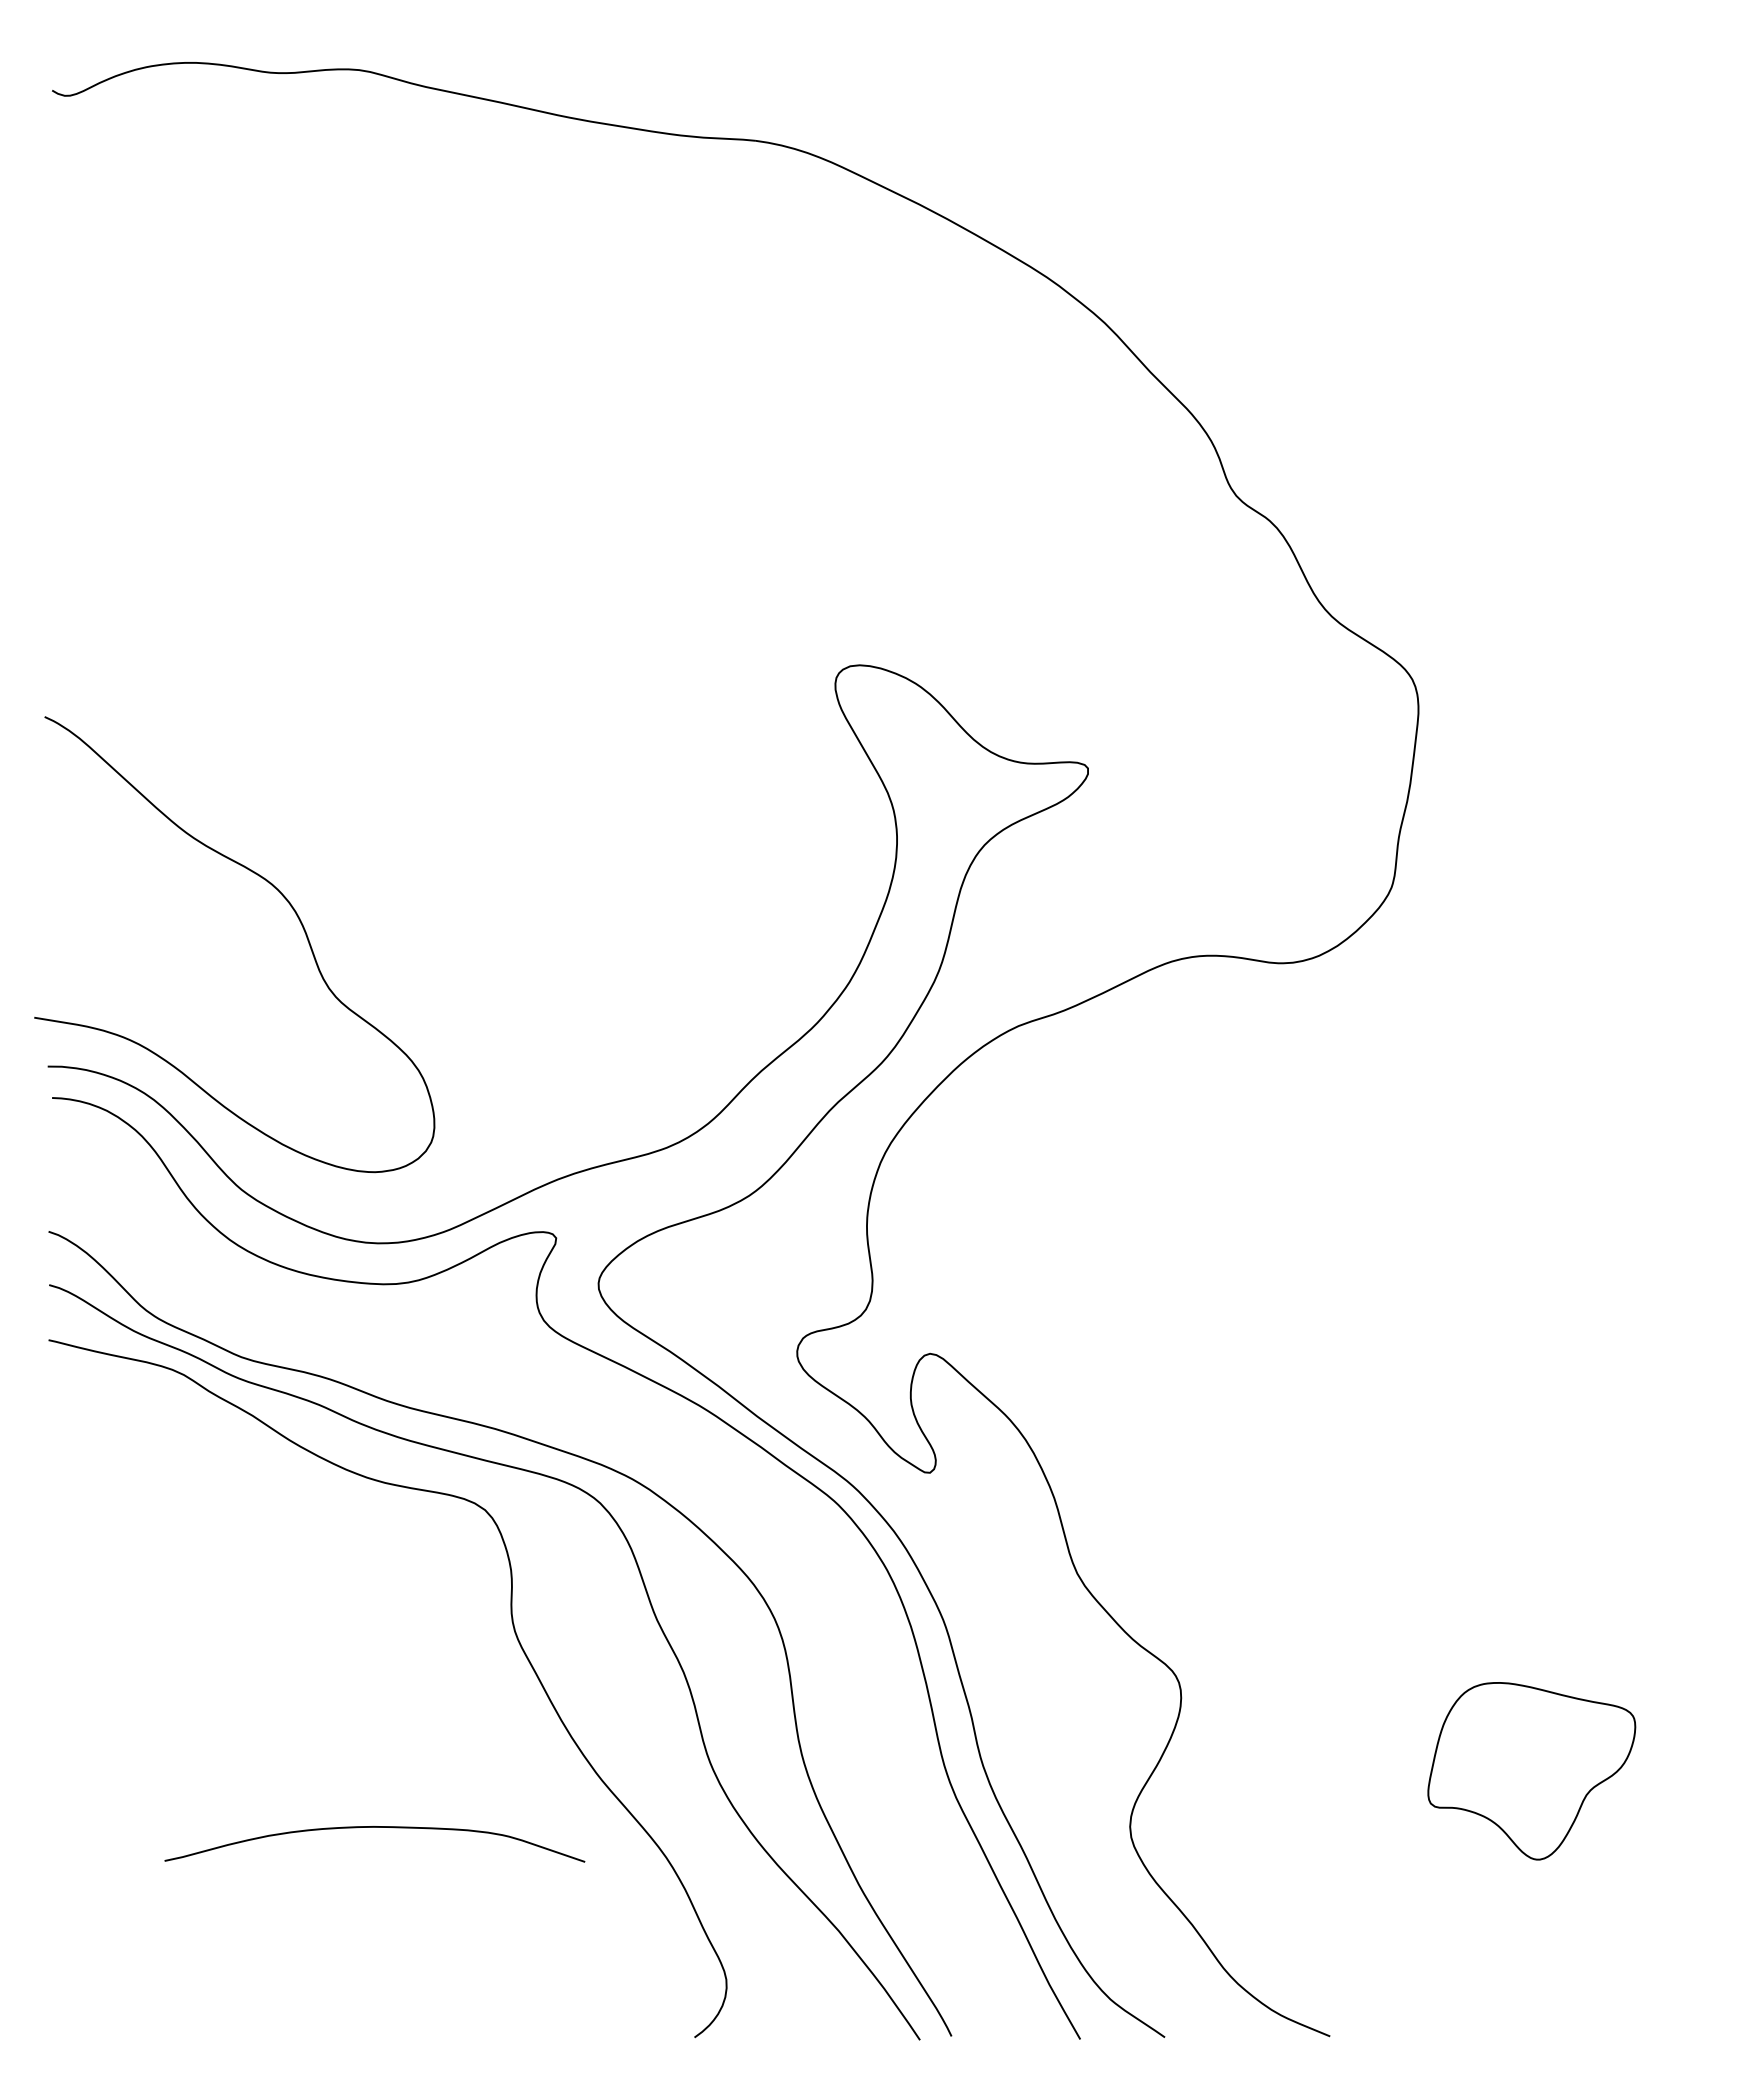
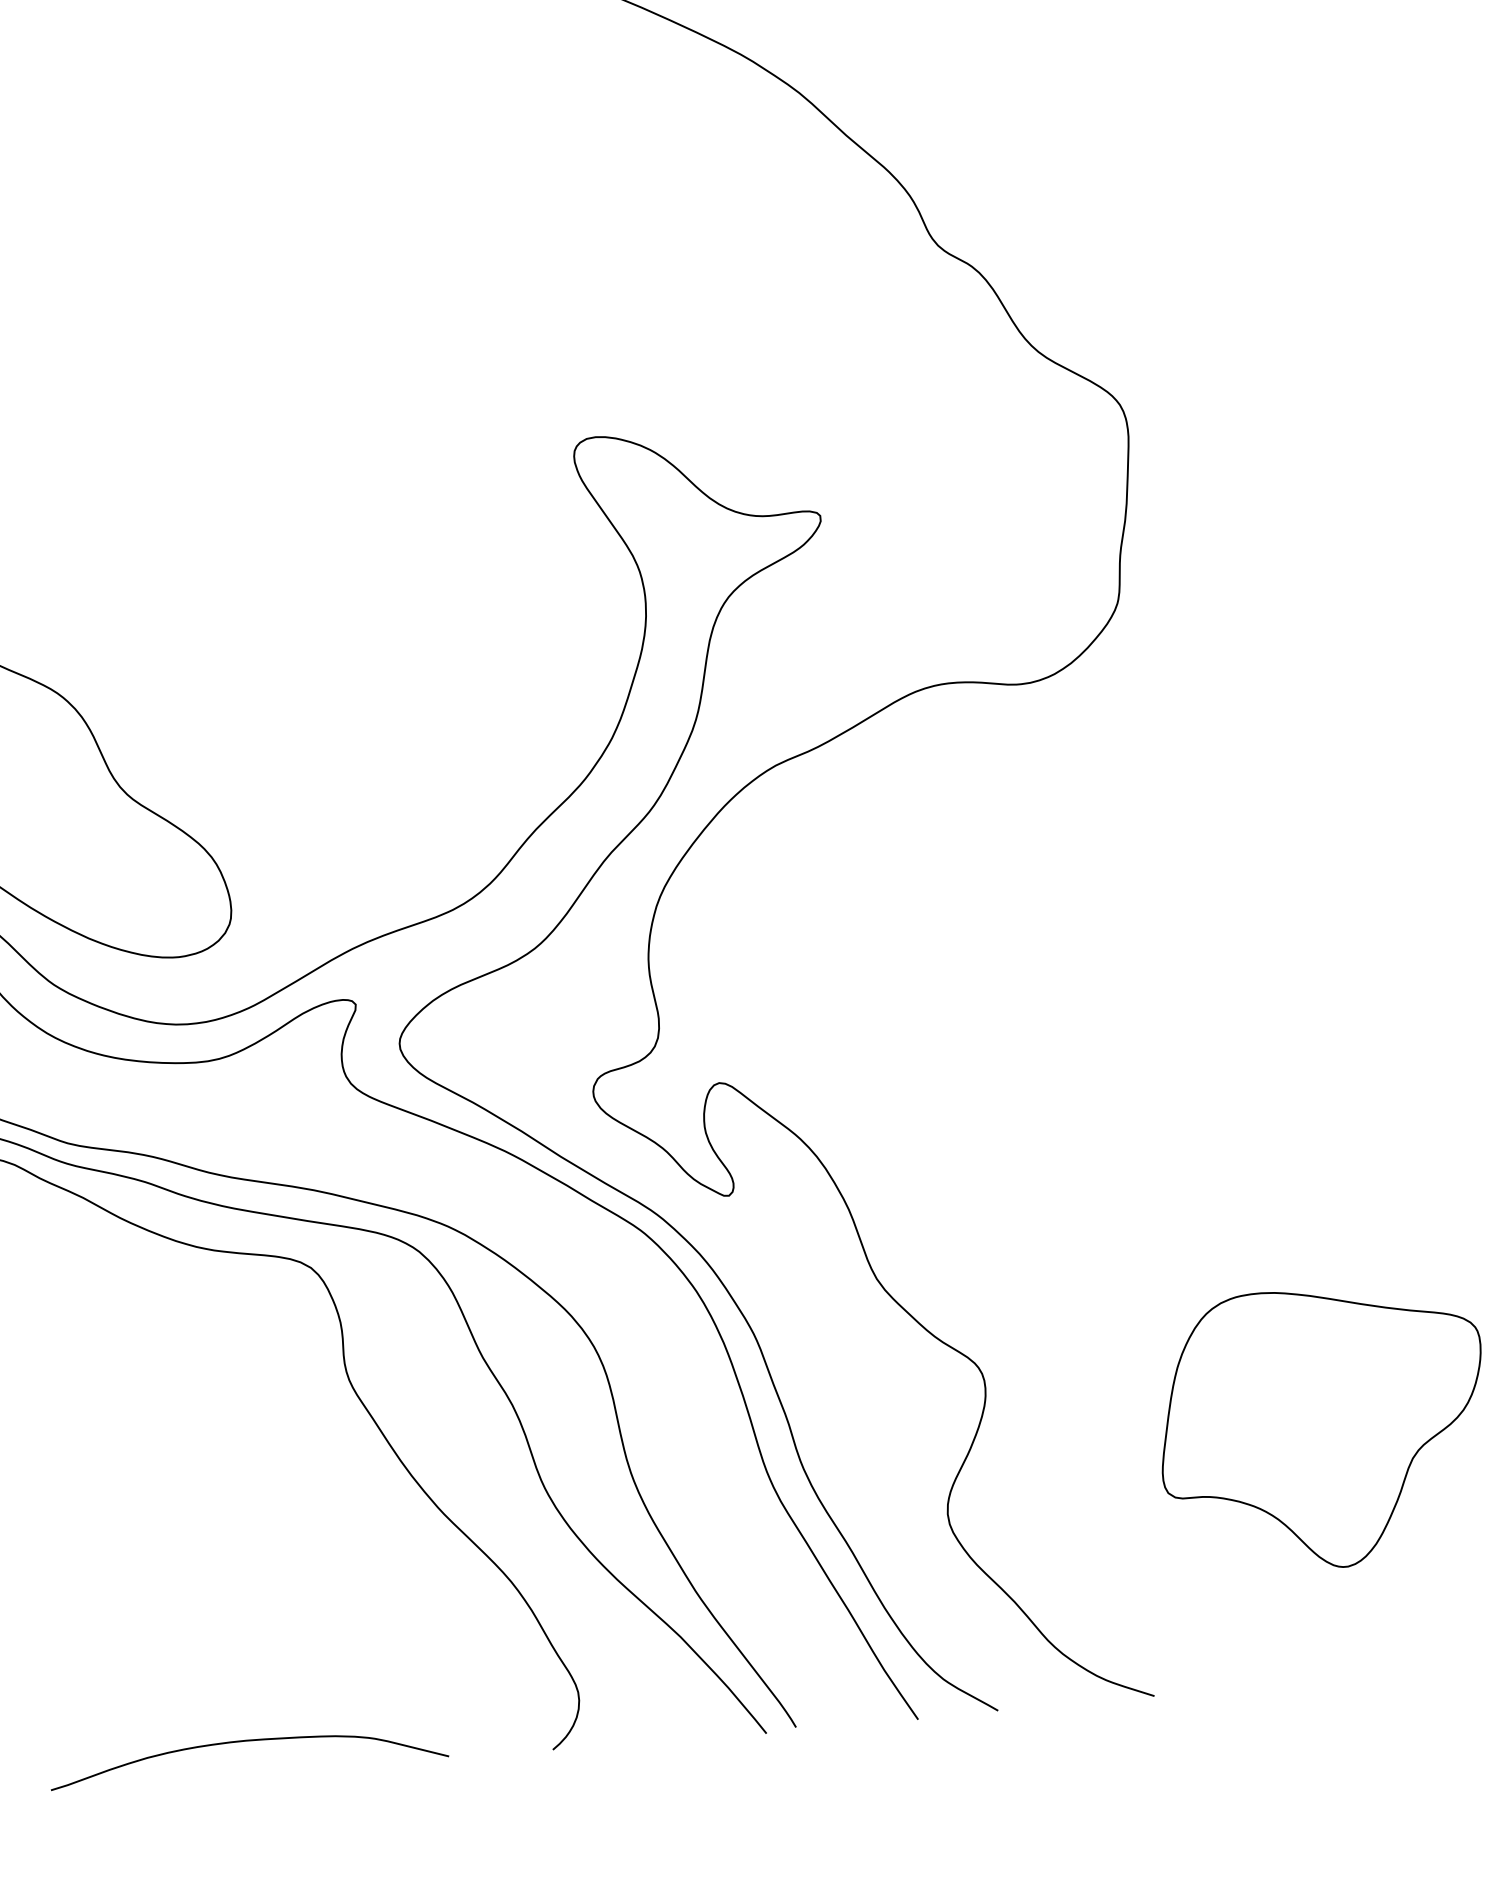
part: (1531, 1771) -> (1323, 1428), size x1.67
curve: (374, 1827) -> (246, 1741), moved

